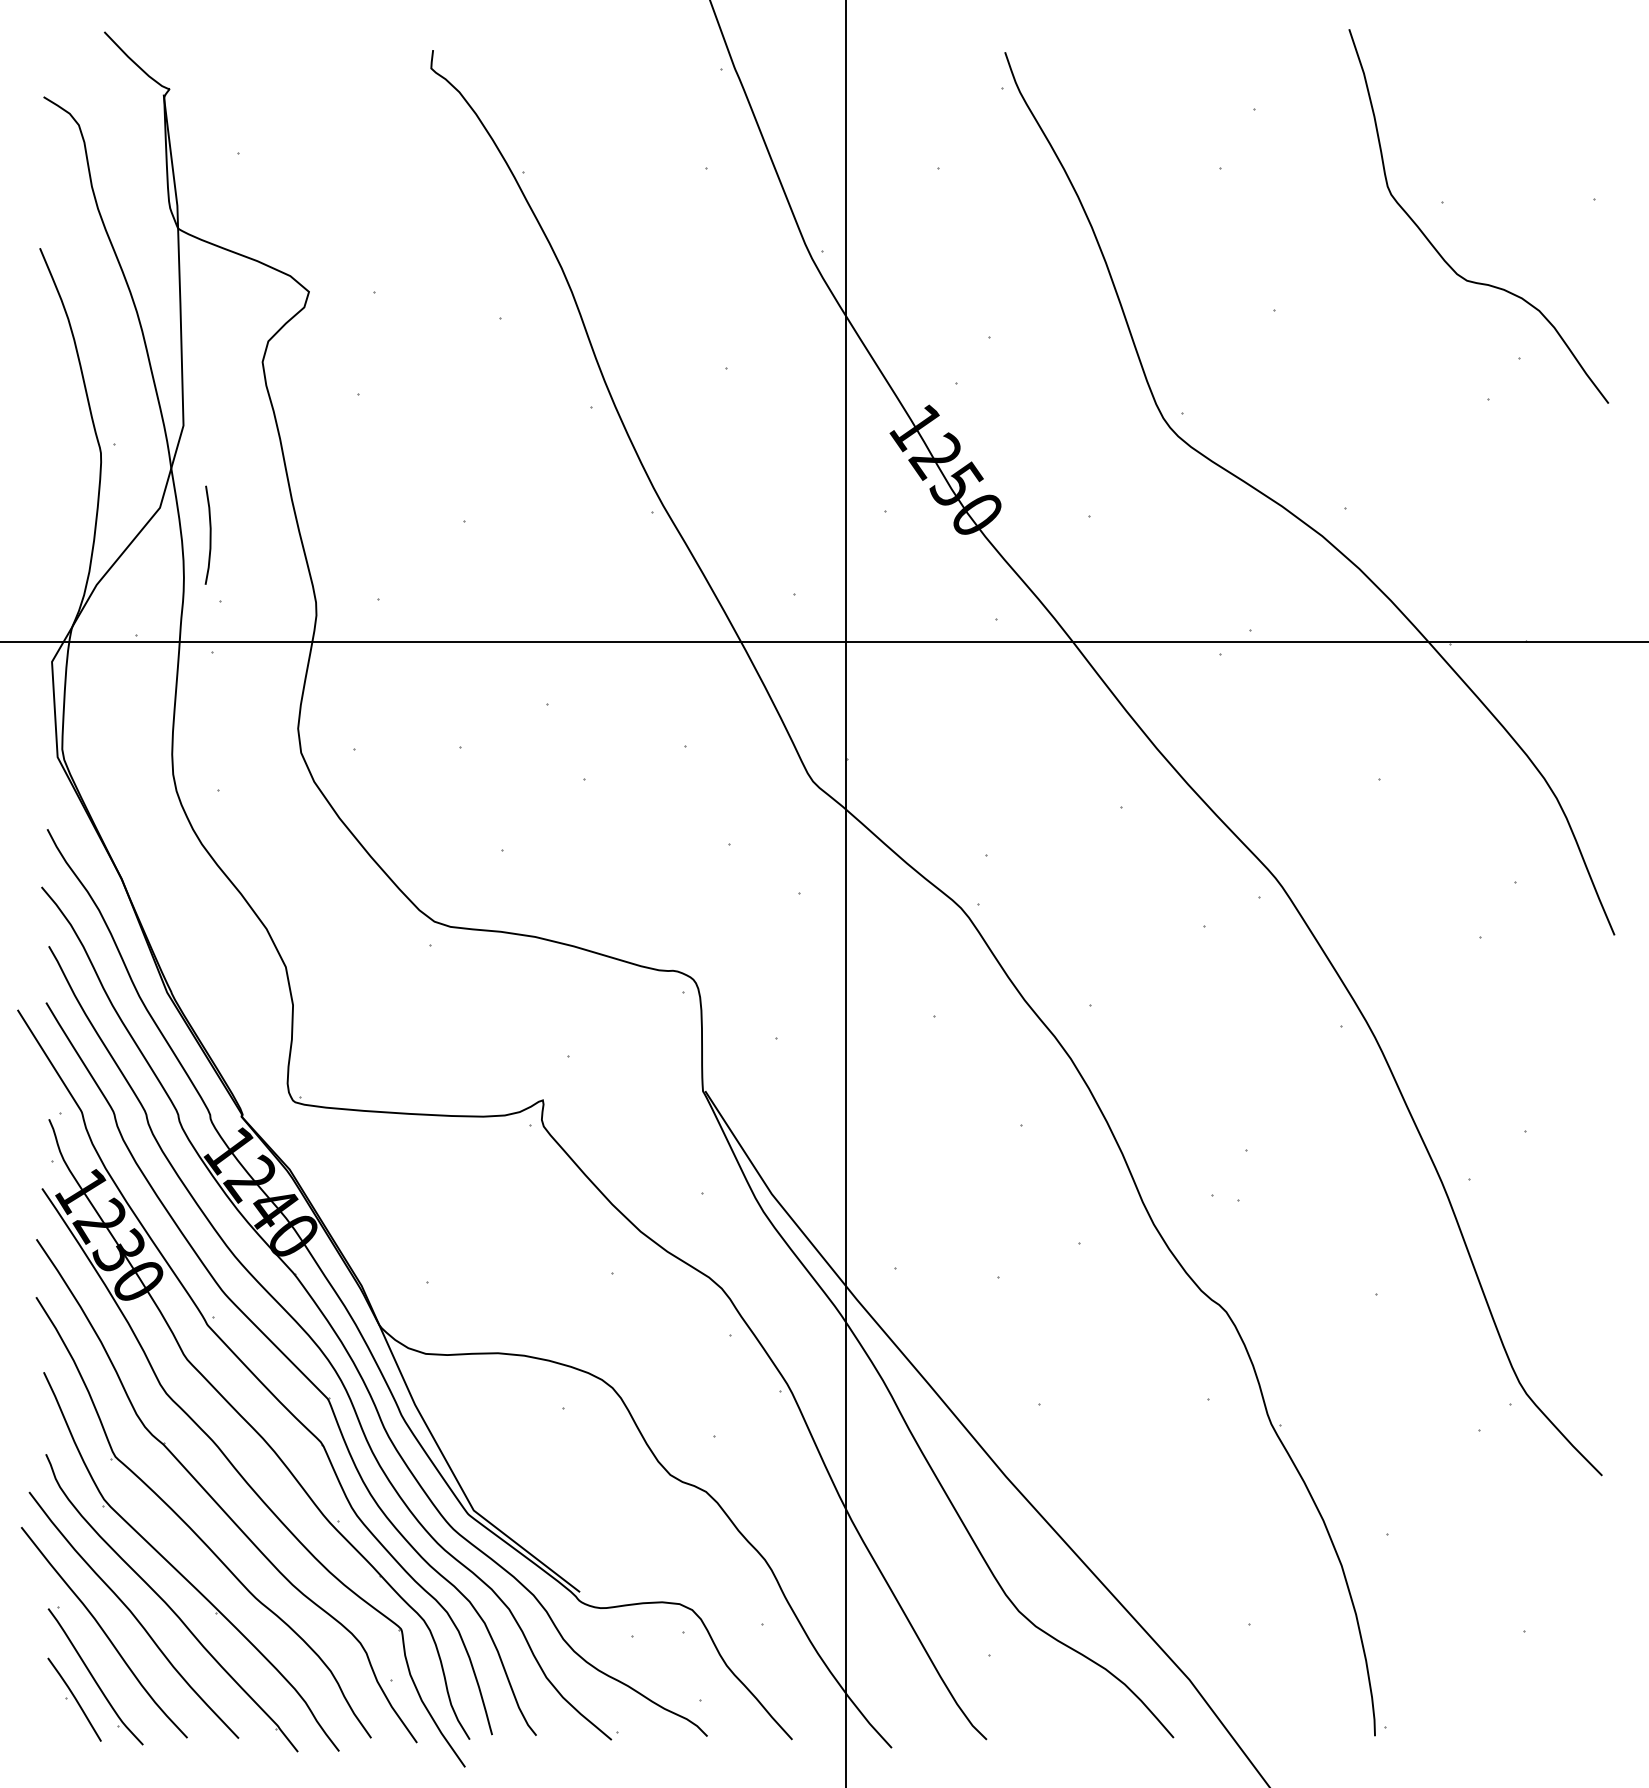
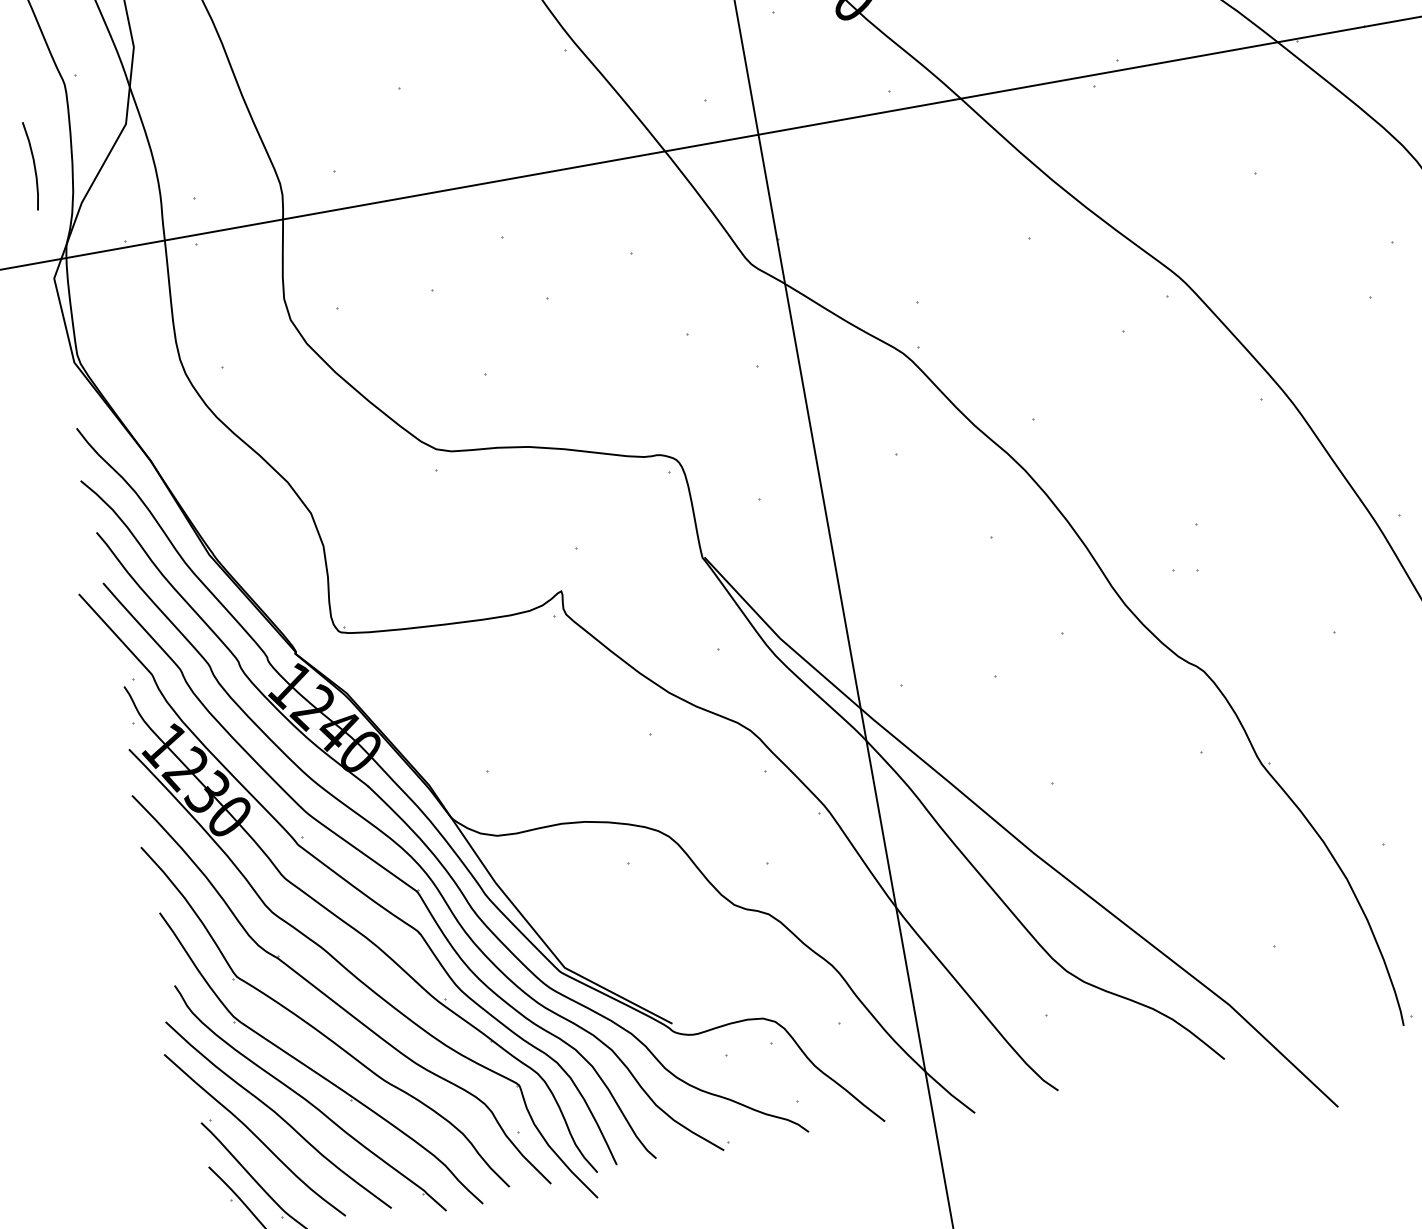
curve: (209, 534) -> (33, 165), moved

